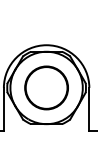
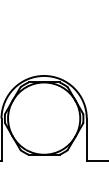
part: (45, 87) -> (43, 118), removed

